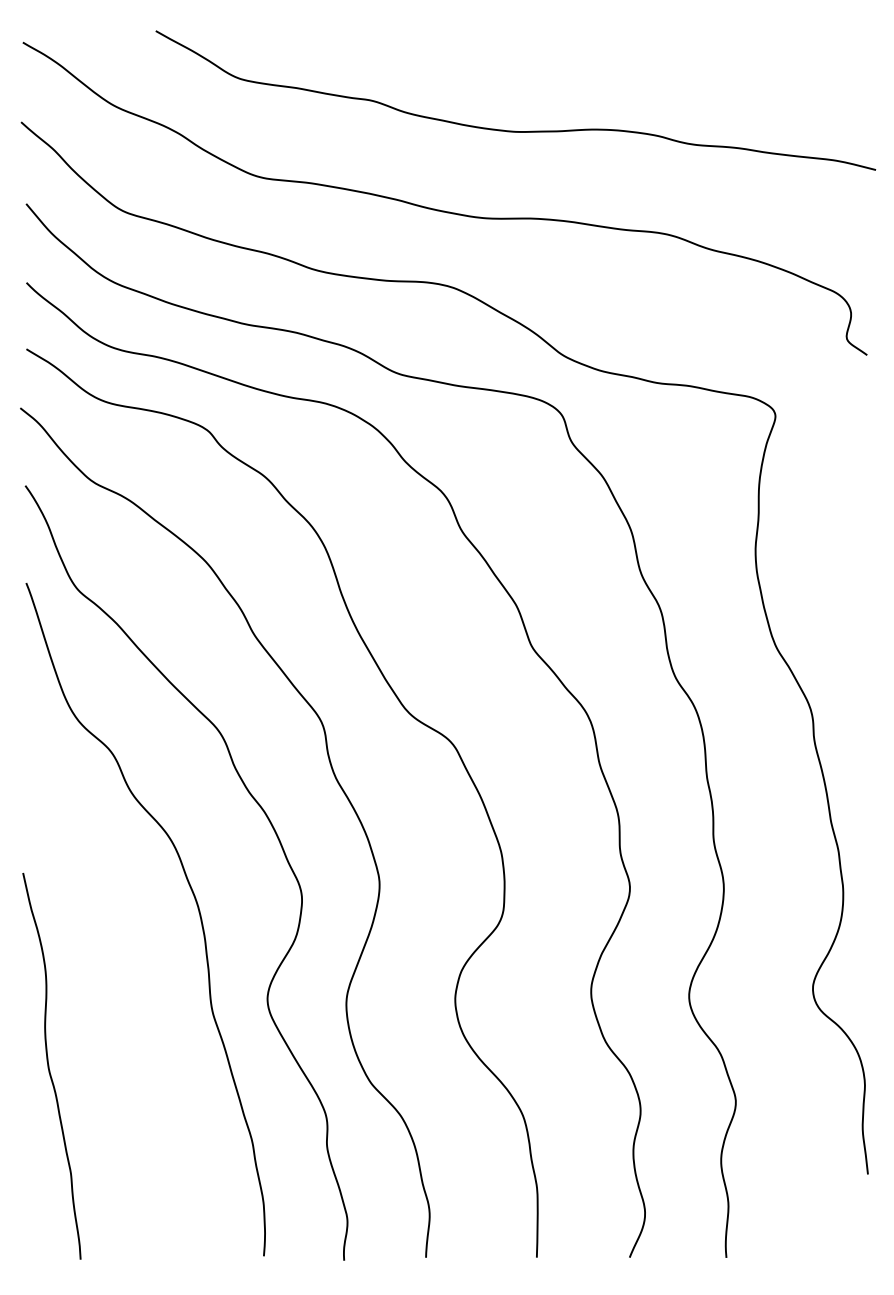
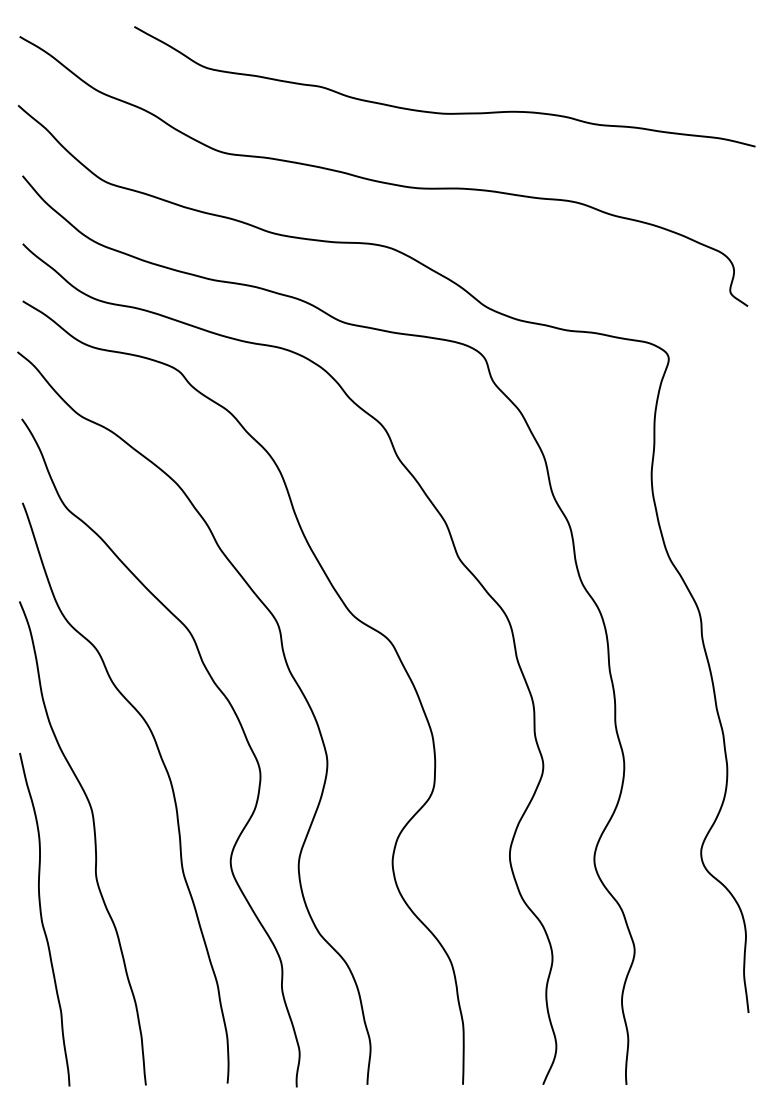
curve: (109, 977) -> (94, 843), added

